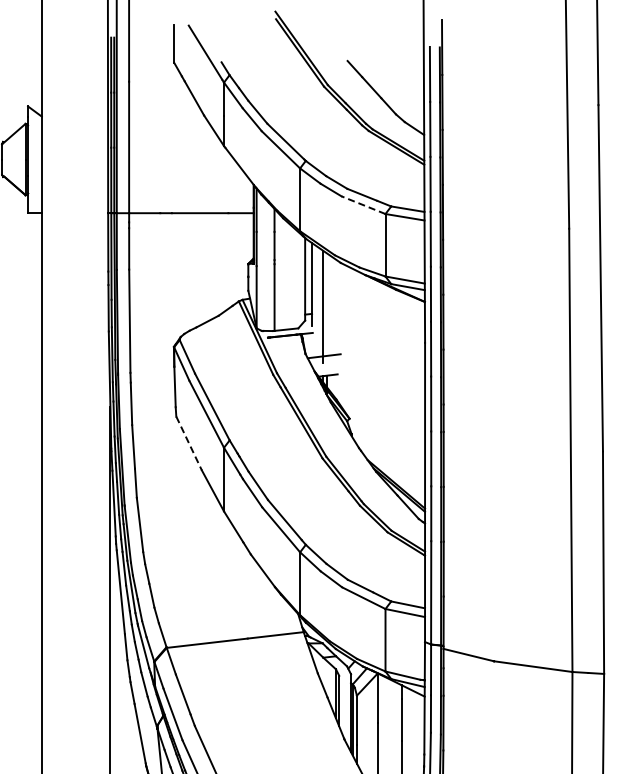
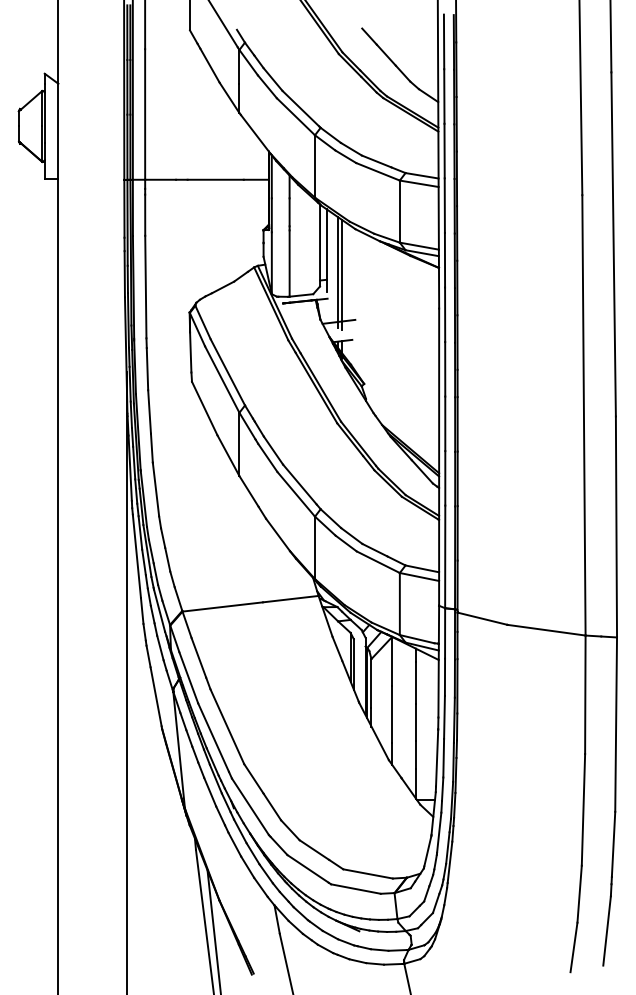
line: (364, 204) -> (378, 171), dashed -> solid
line: (326, 308) -> (341, 274), added
line: (188, 443) -> (204, 408), dashed -> solid

